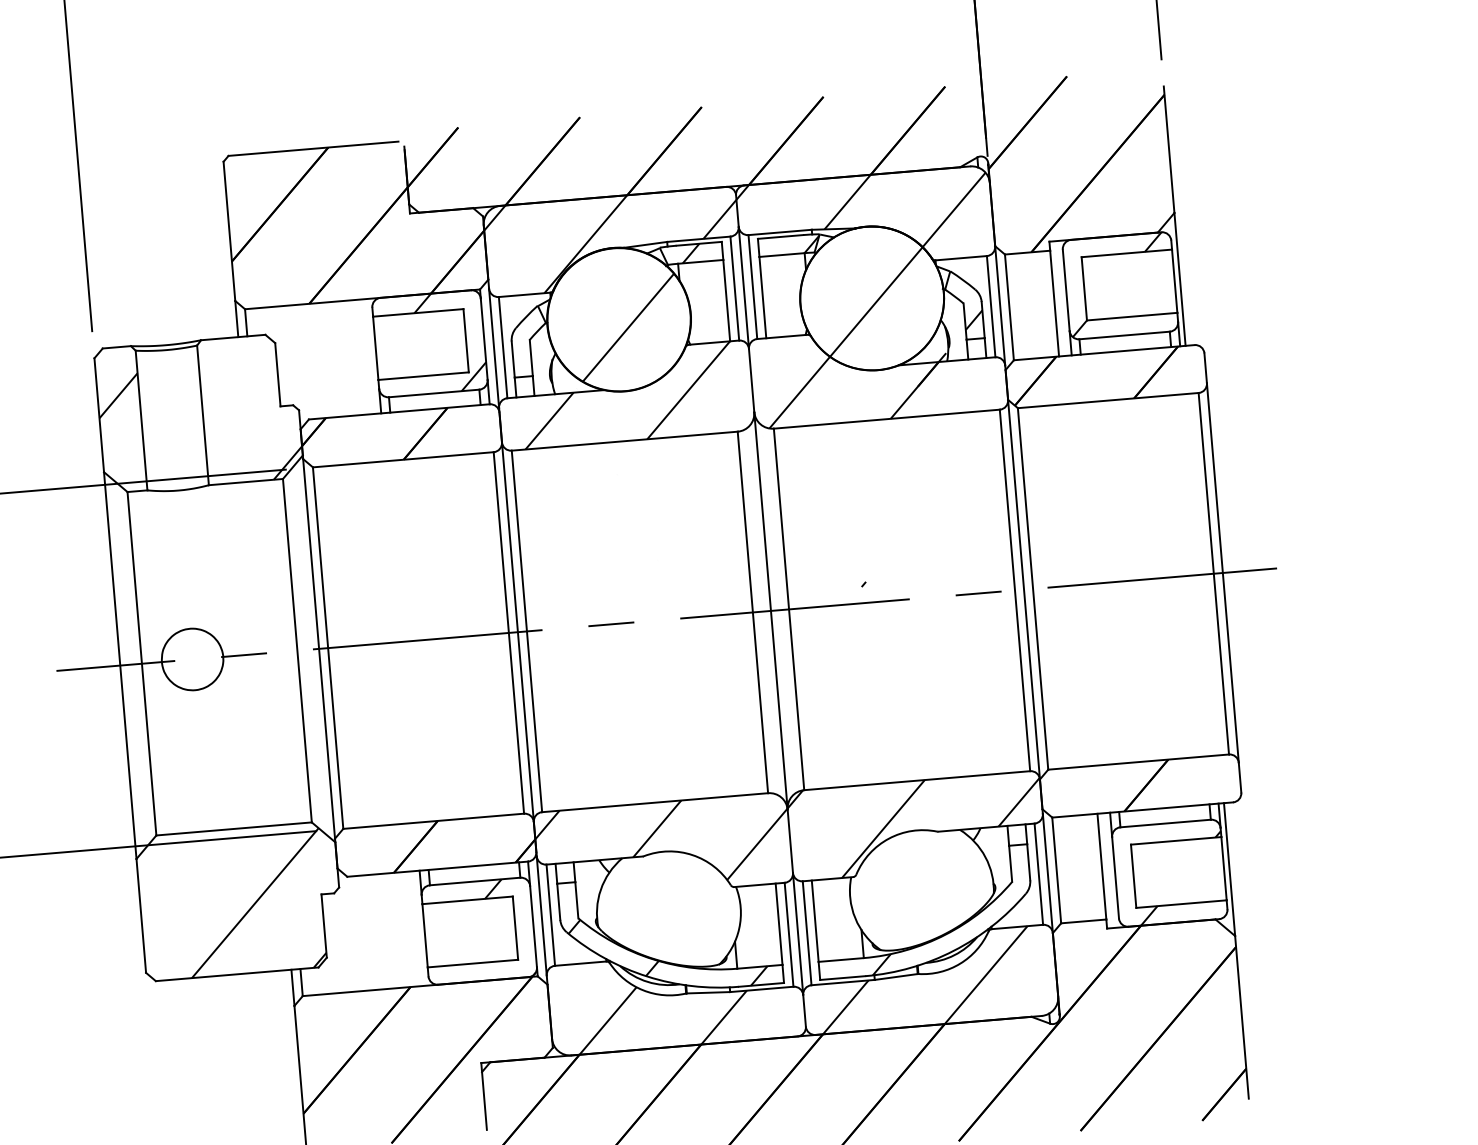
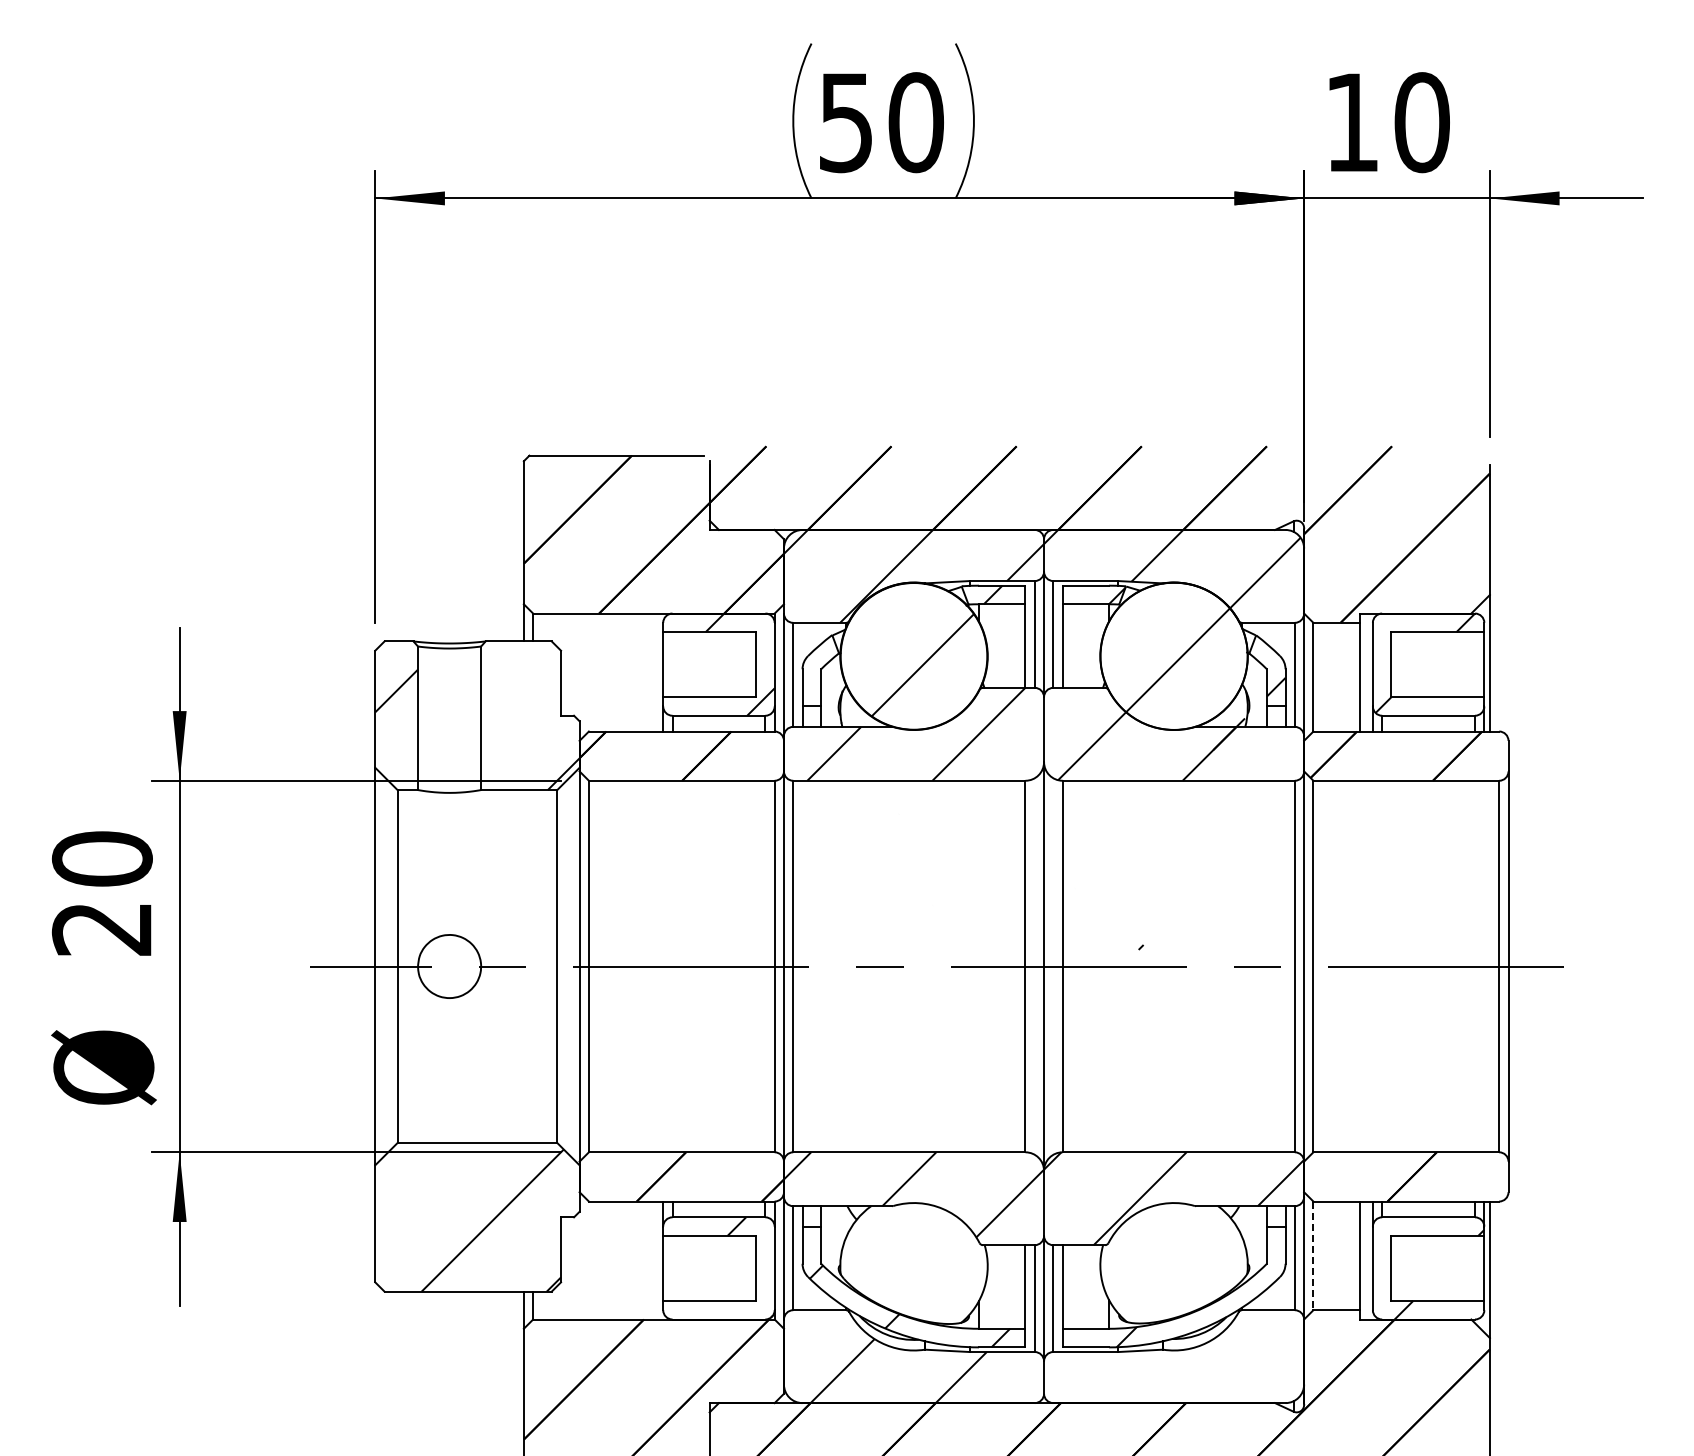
line: (1056, 871) -> (1313, 1256), solid -> dashed
hatch: (924, 980) -> (1169, 1356), removed

